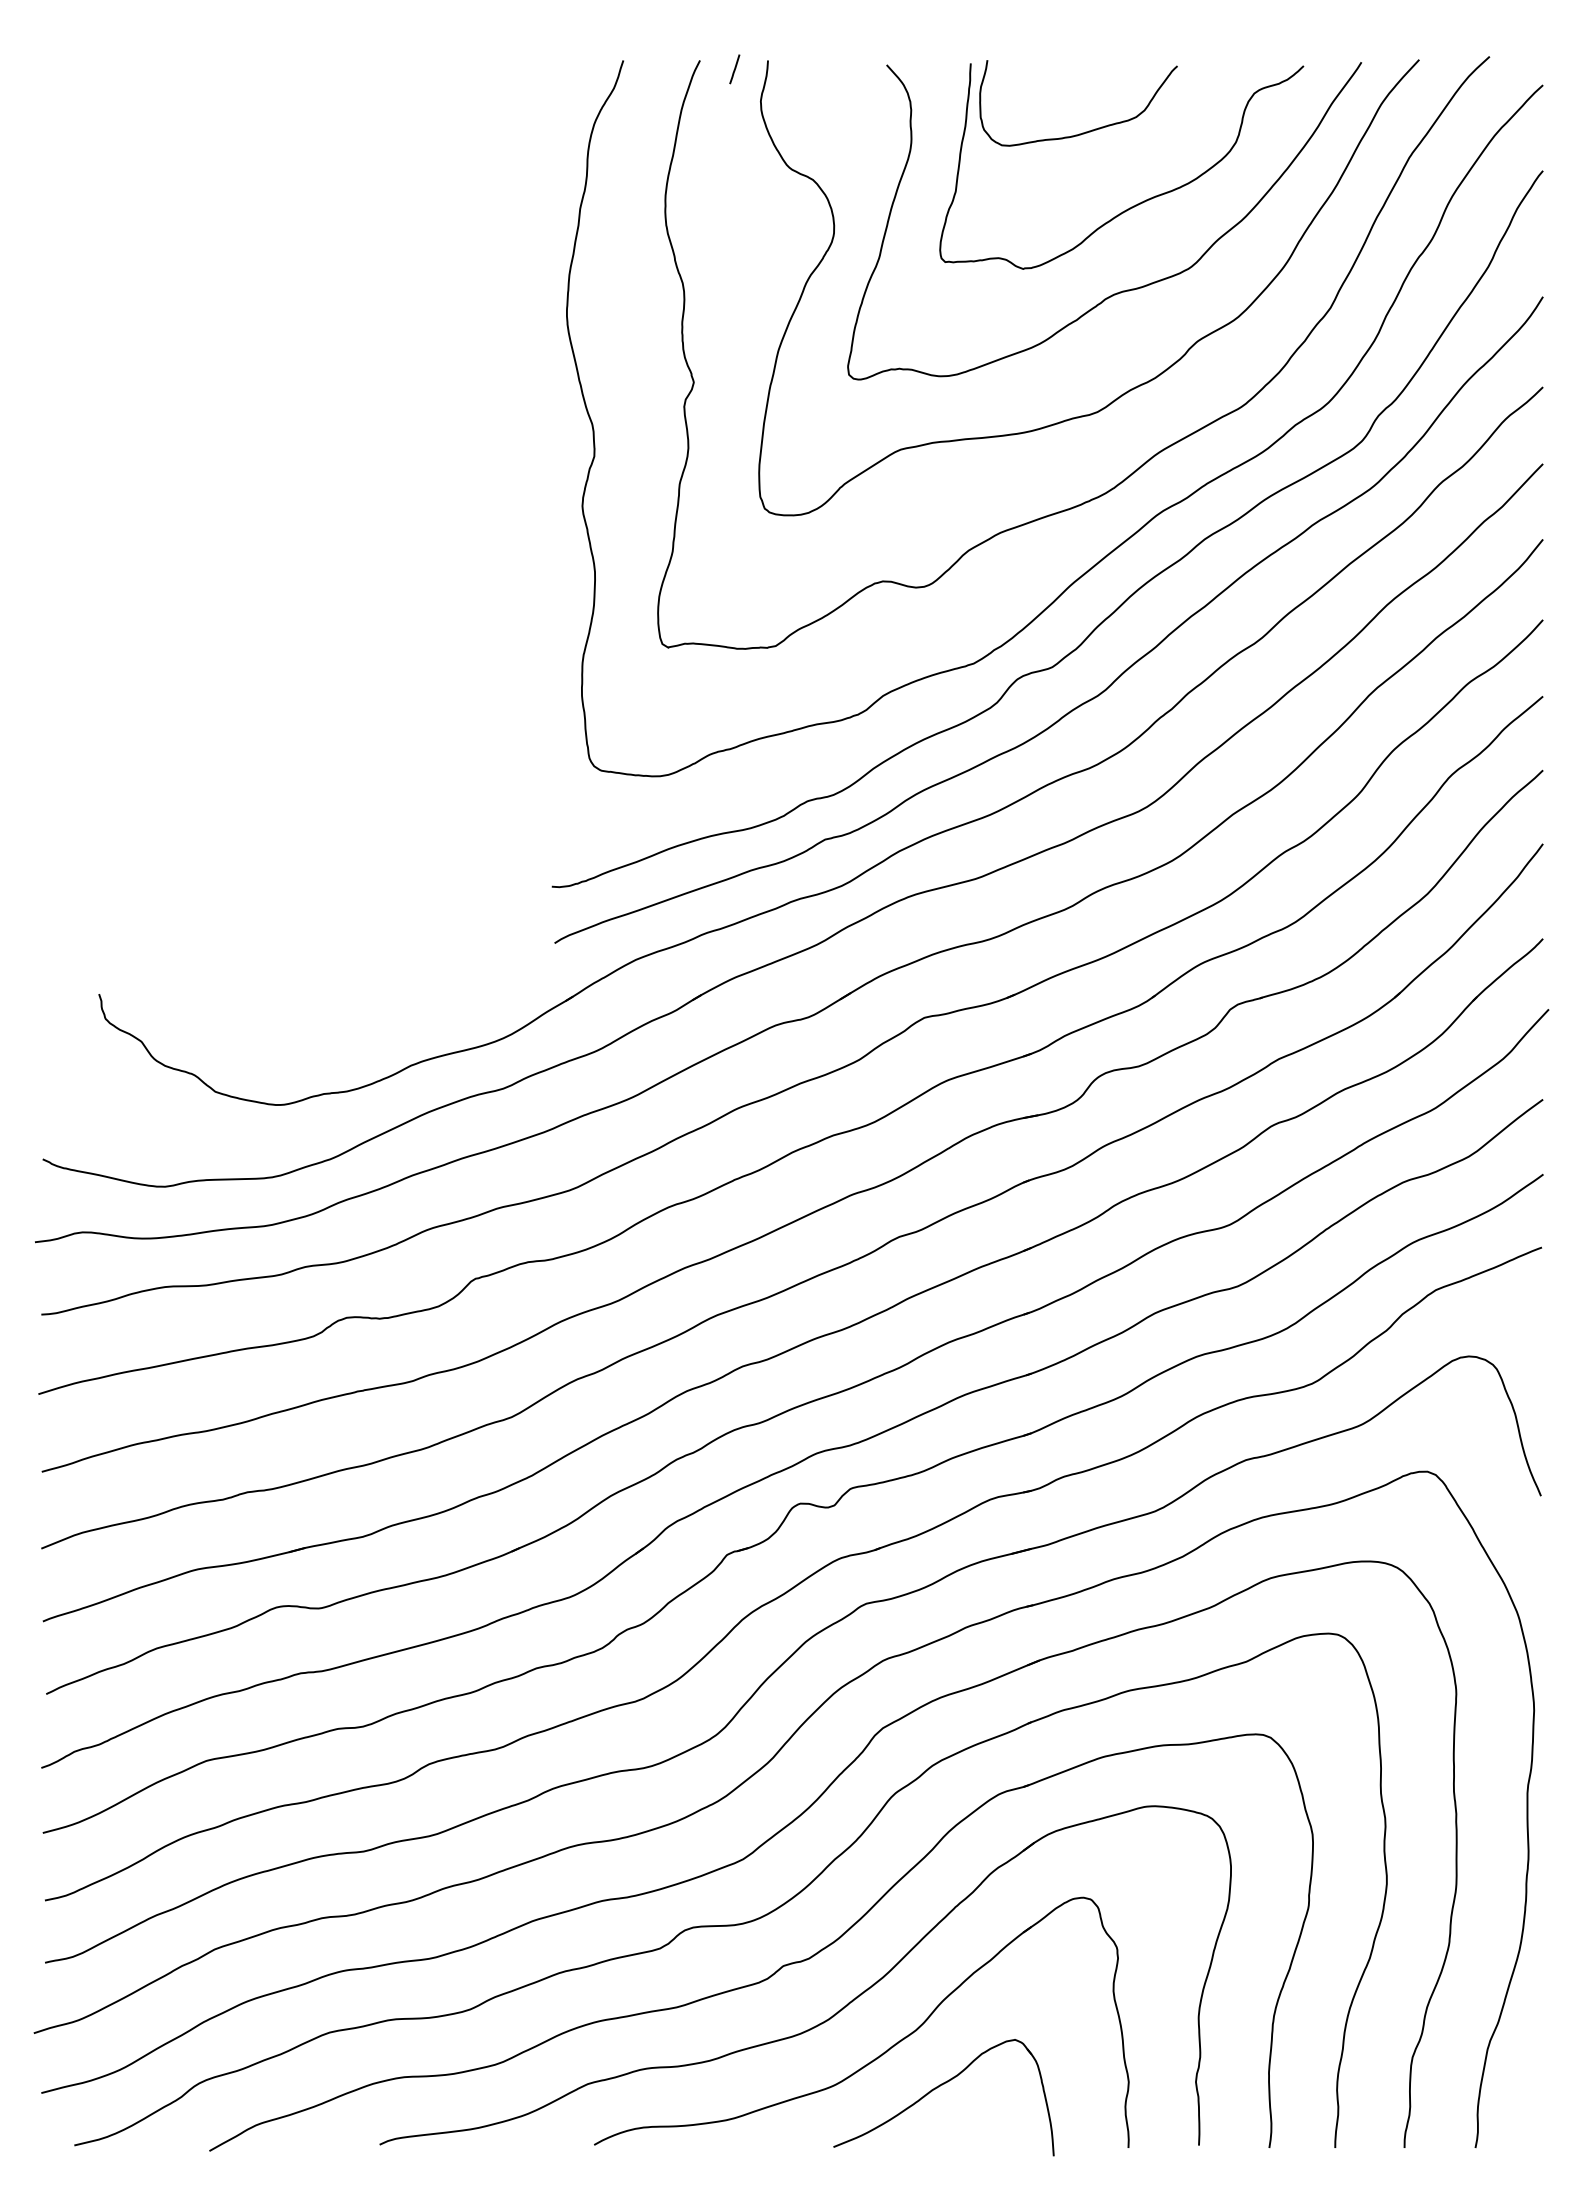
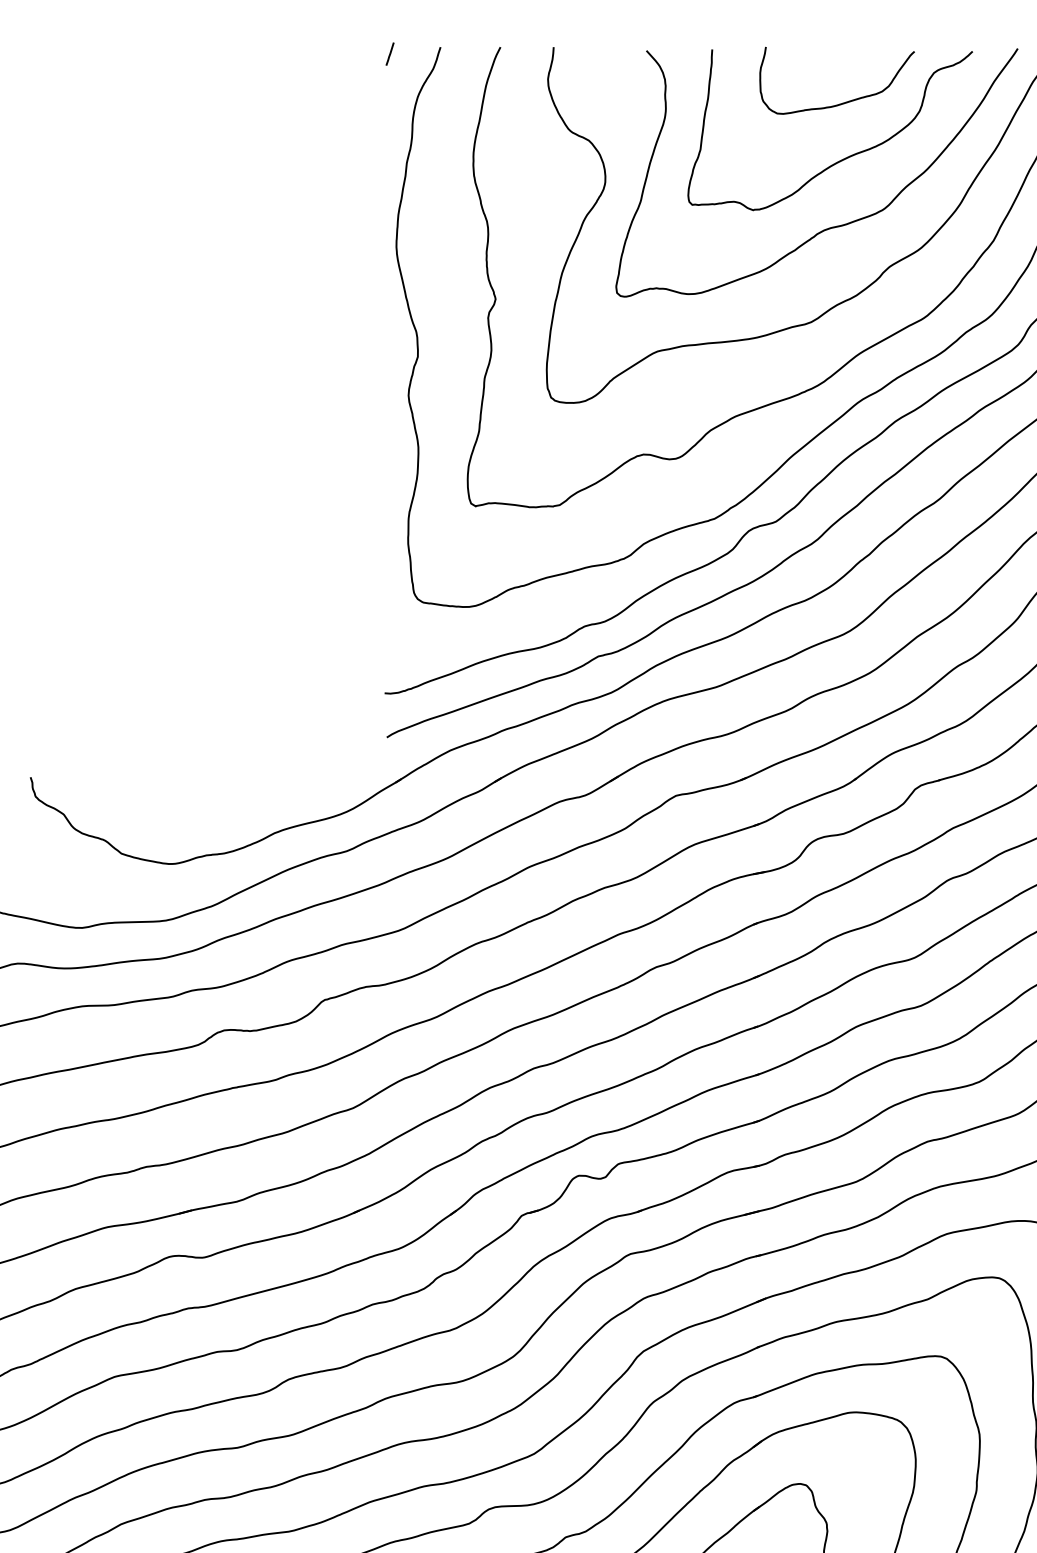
line: (734, 69) -> (389, 54), moved
curve: (1085, 131) -> (842, 102), moved

